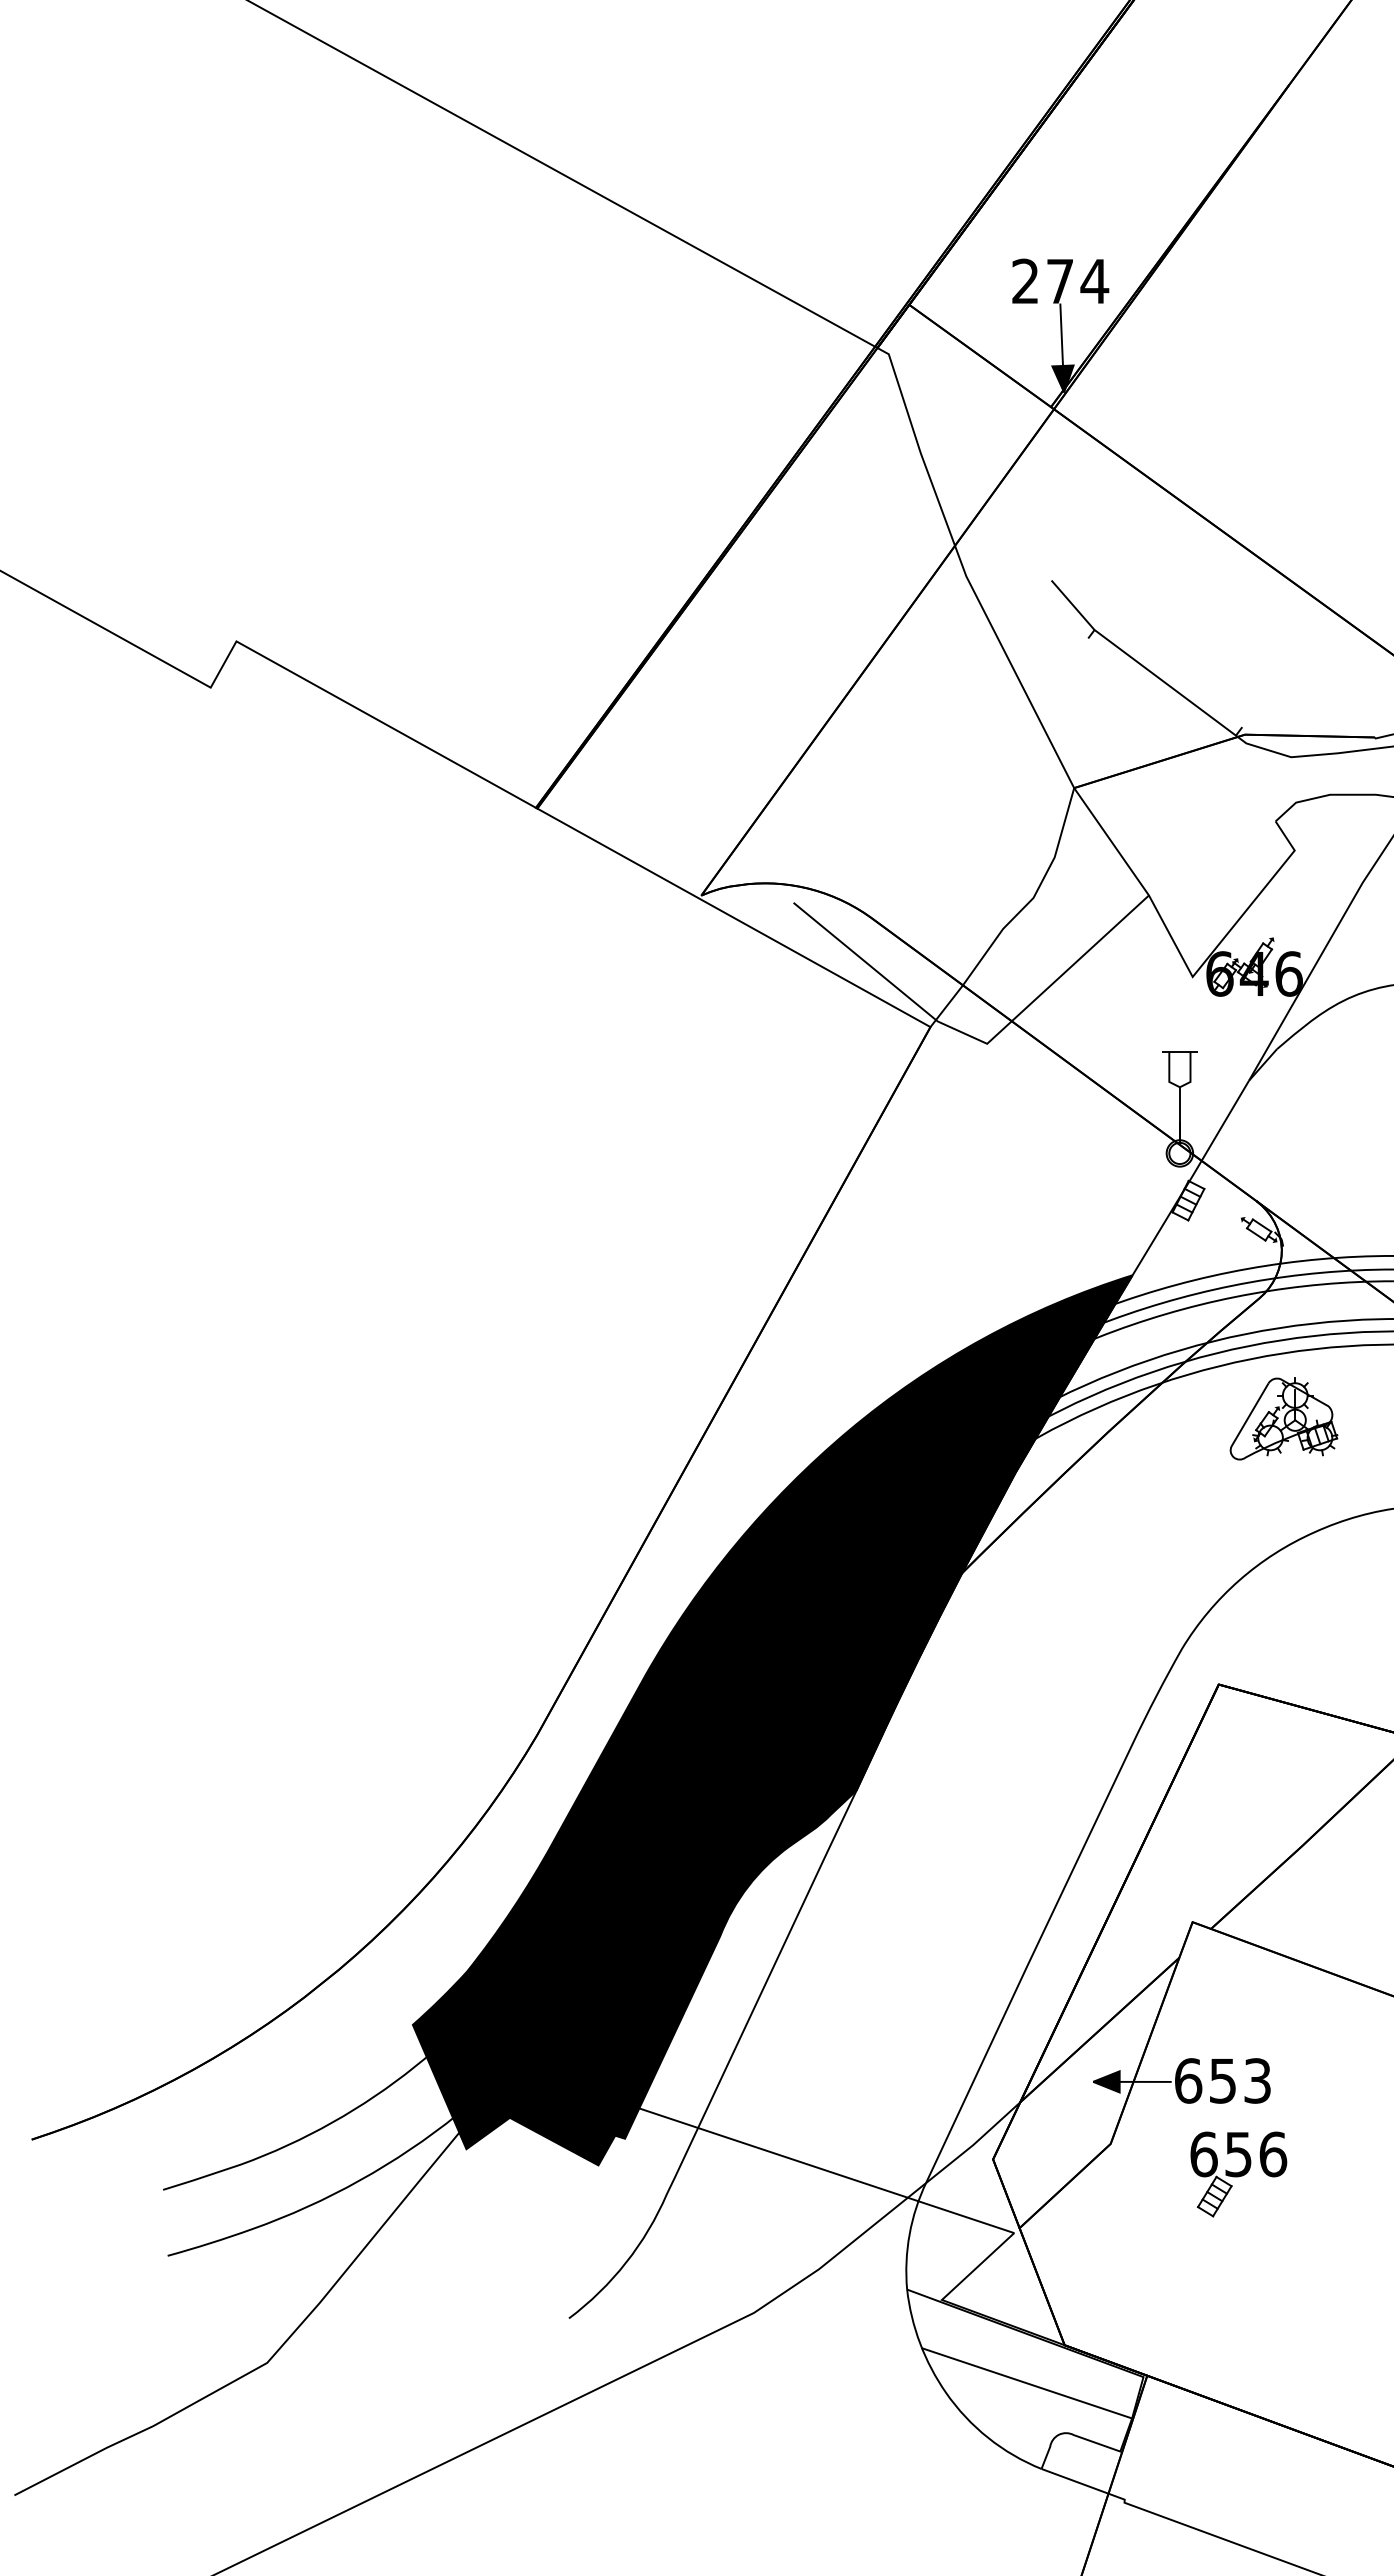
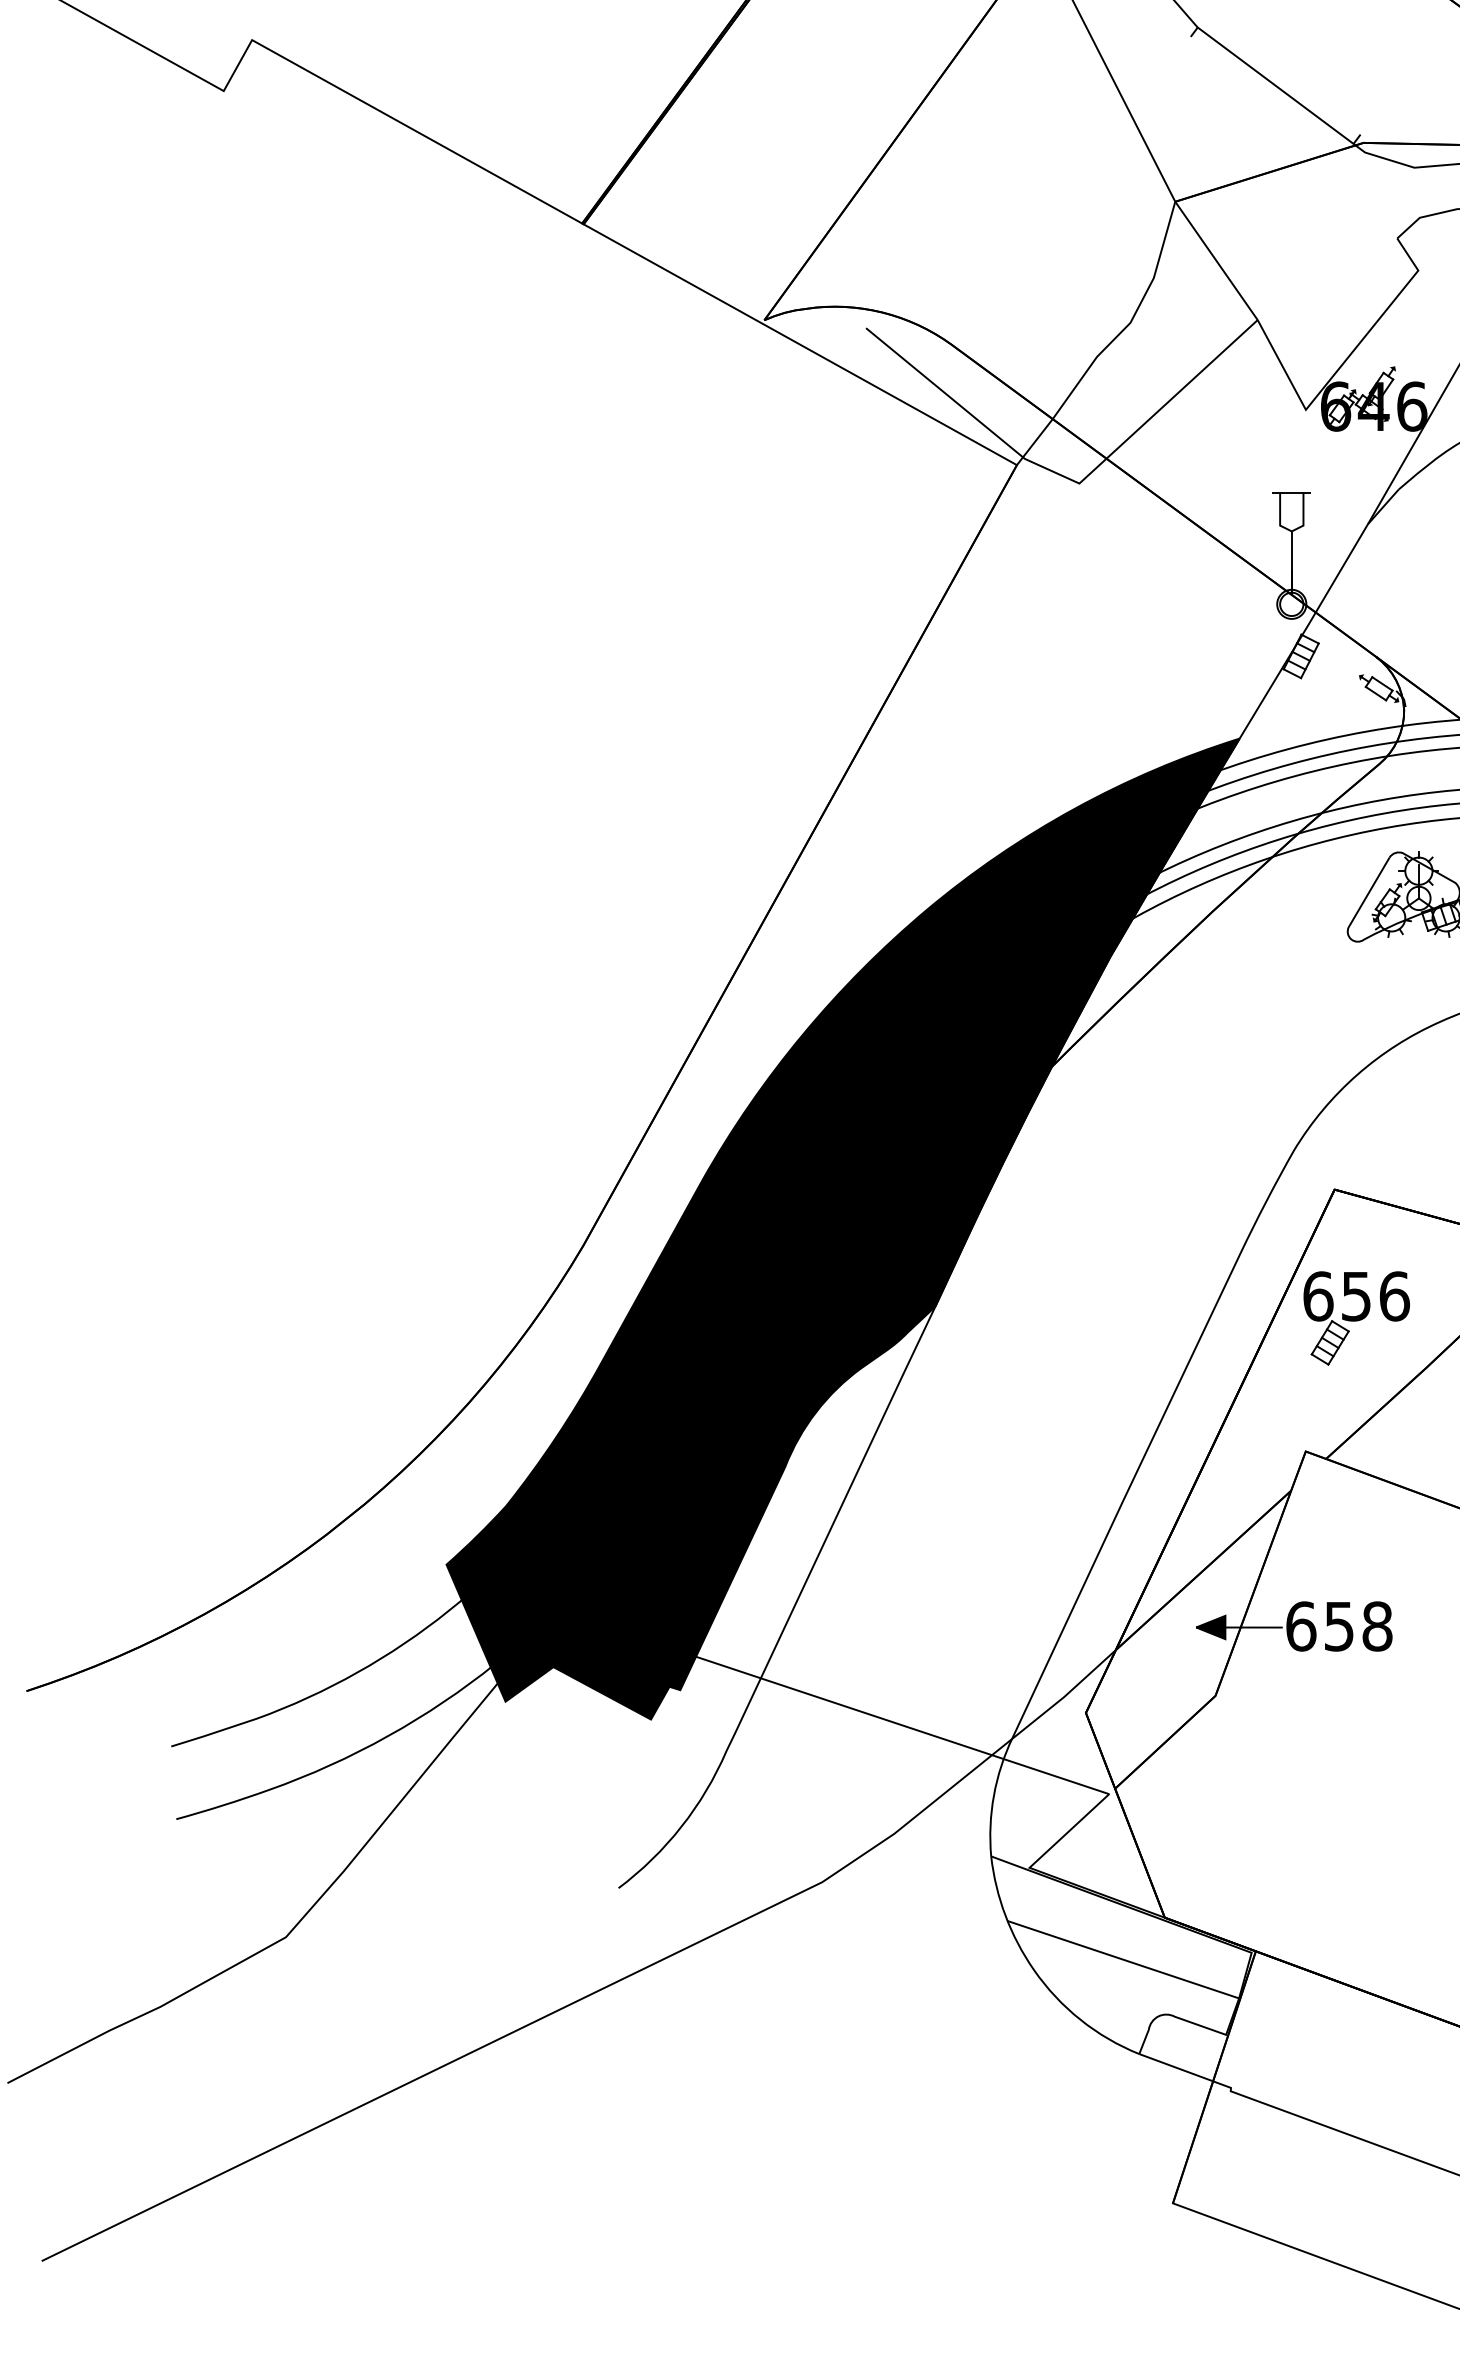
text: (1257, 2080) -> (1377, 1625), 653 -> 658
part: (1238, 2174) -> (1356, 1318), moved

